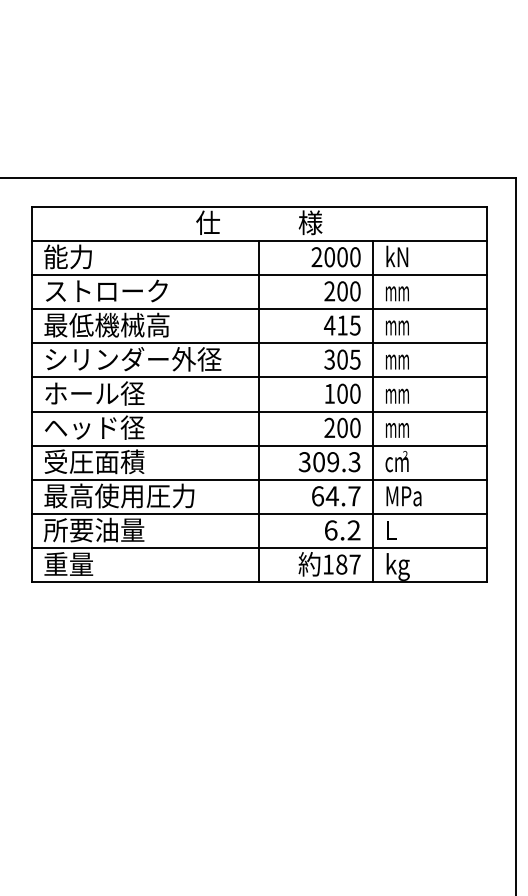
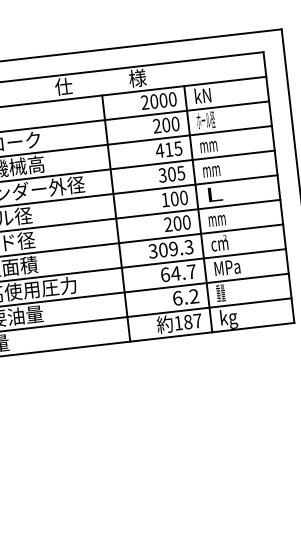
text: (397, 291) -> (205, 120), mm -> ホール径
text: (396, 393) -> (213, 194), mm -> L
text: (391, 529) -> (221, 292), L -> 重量

